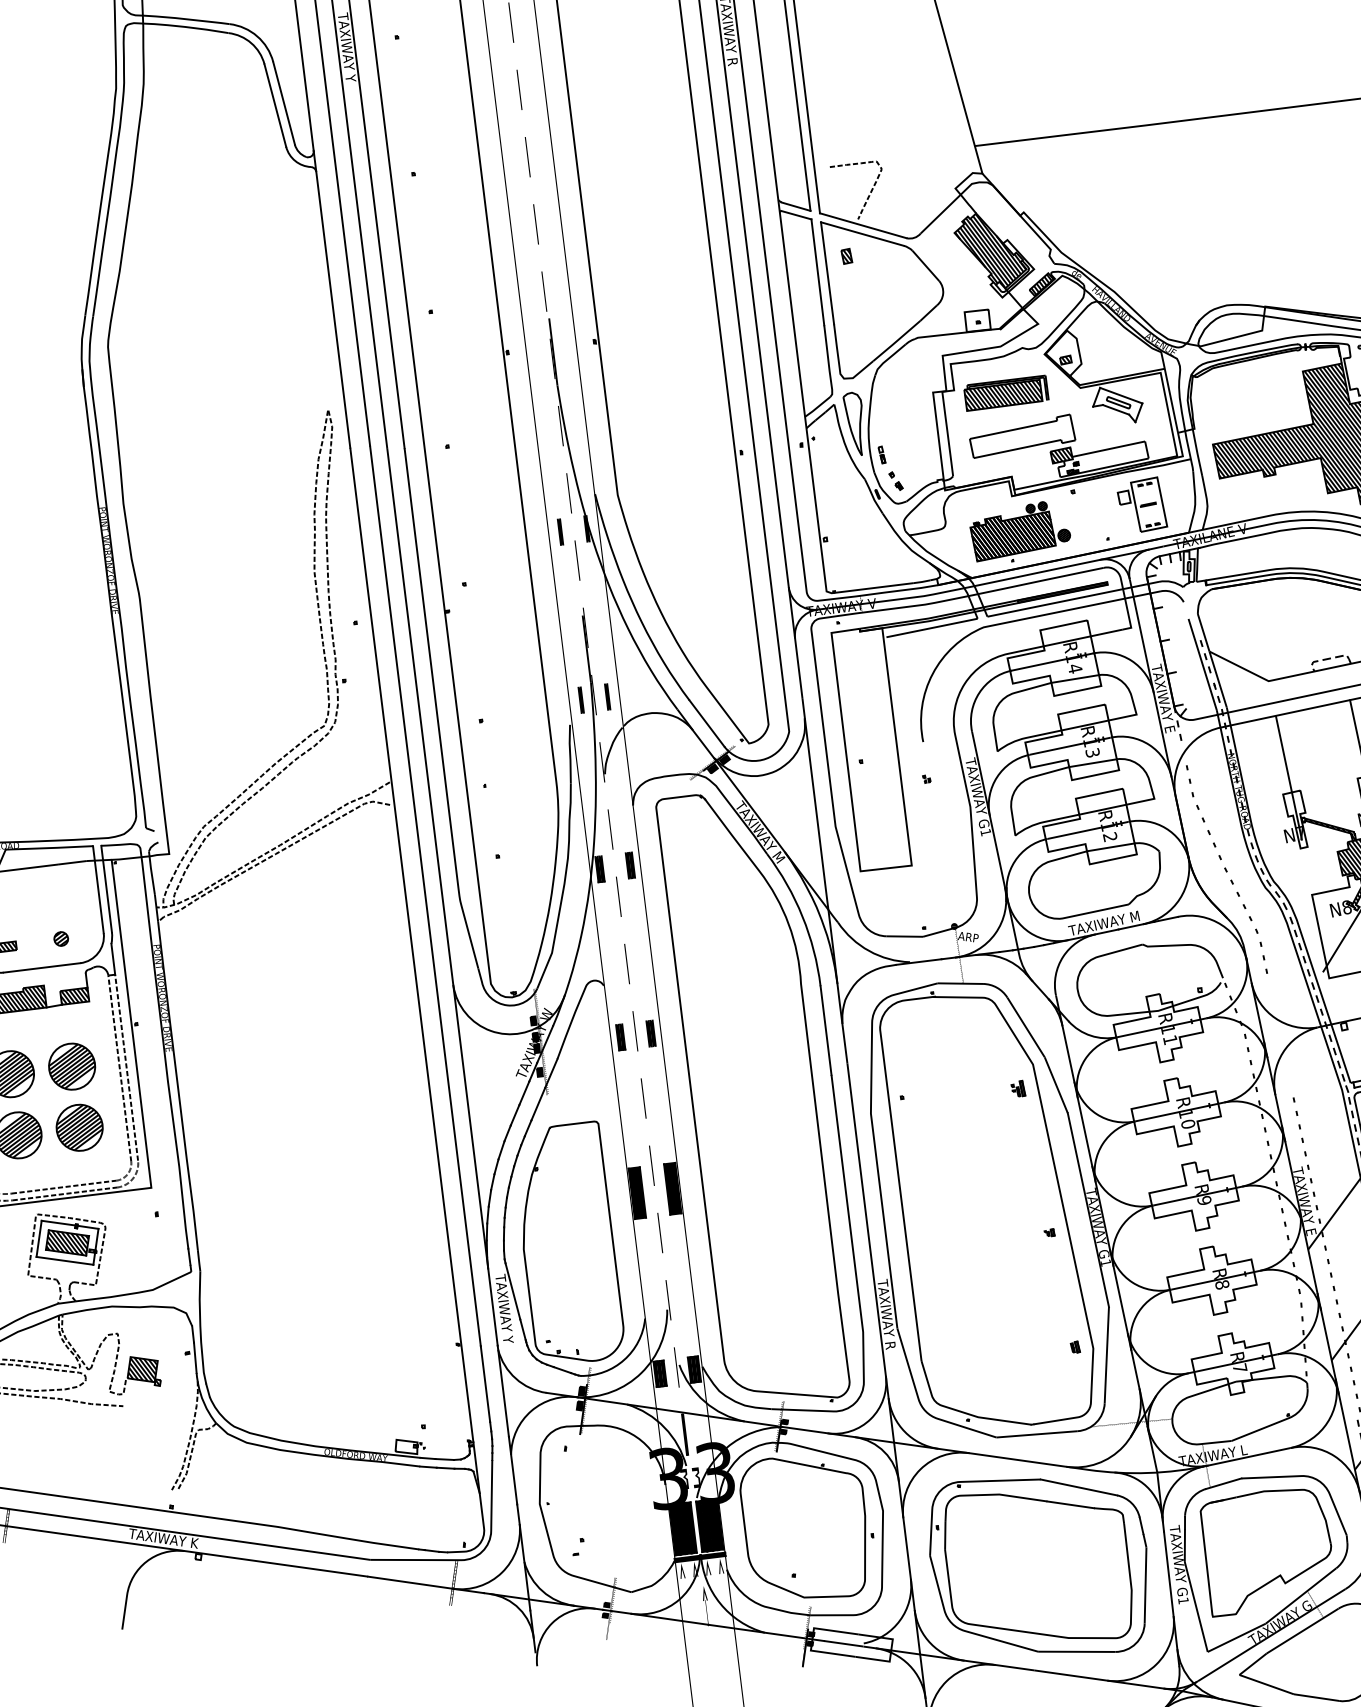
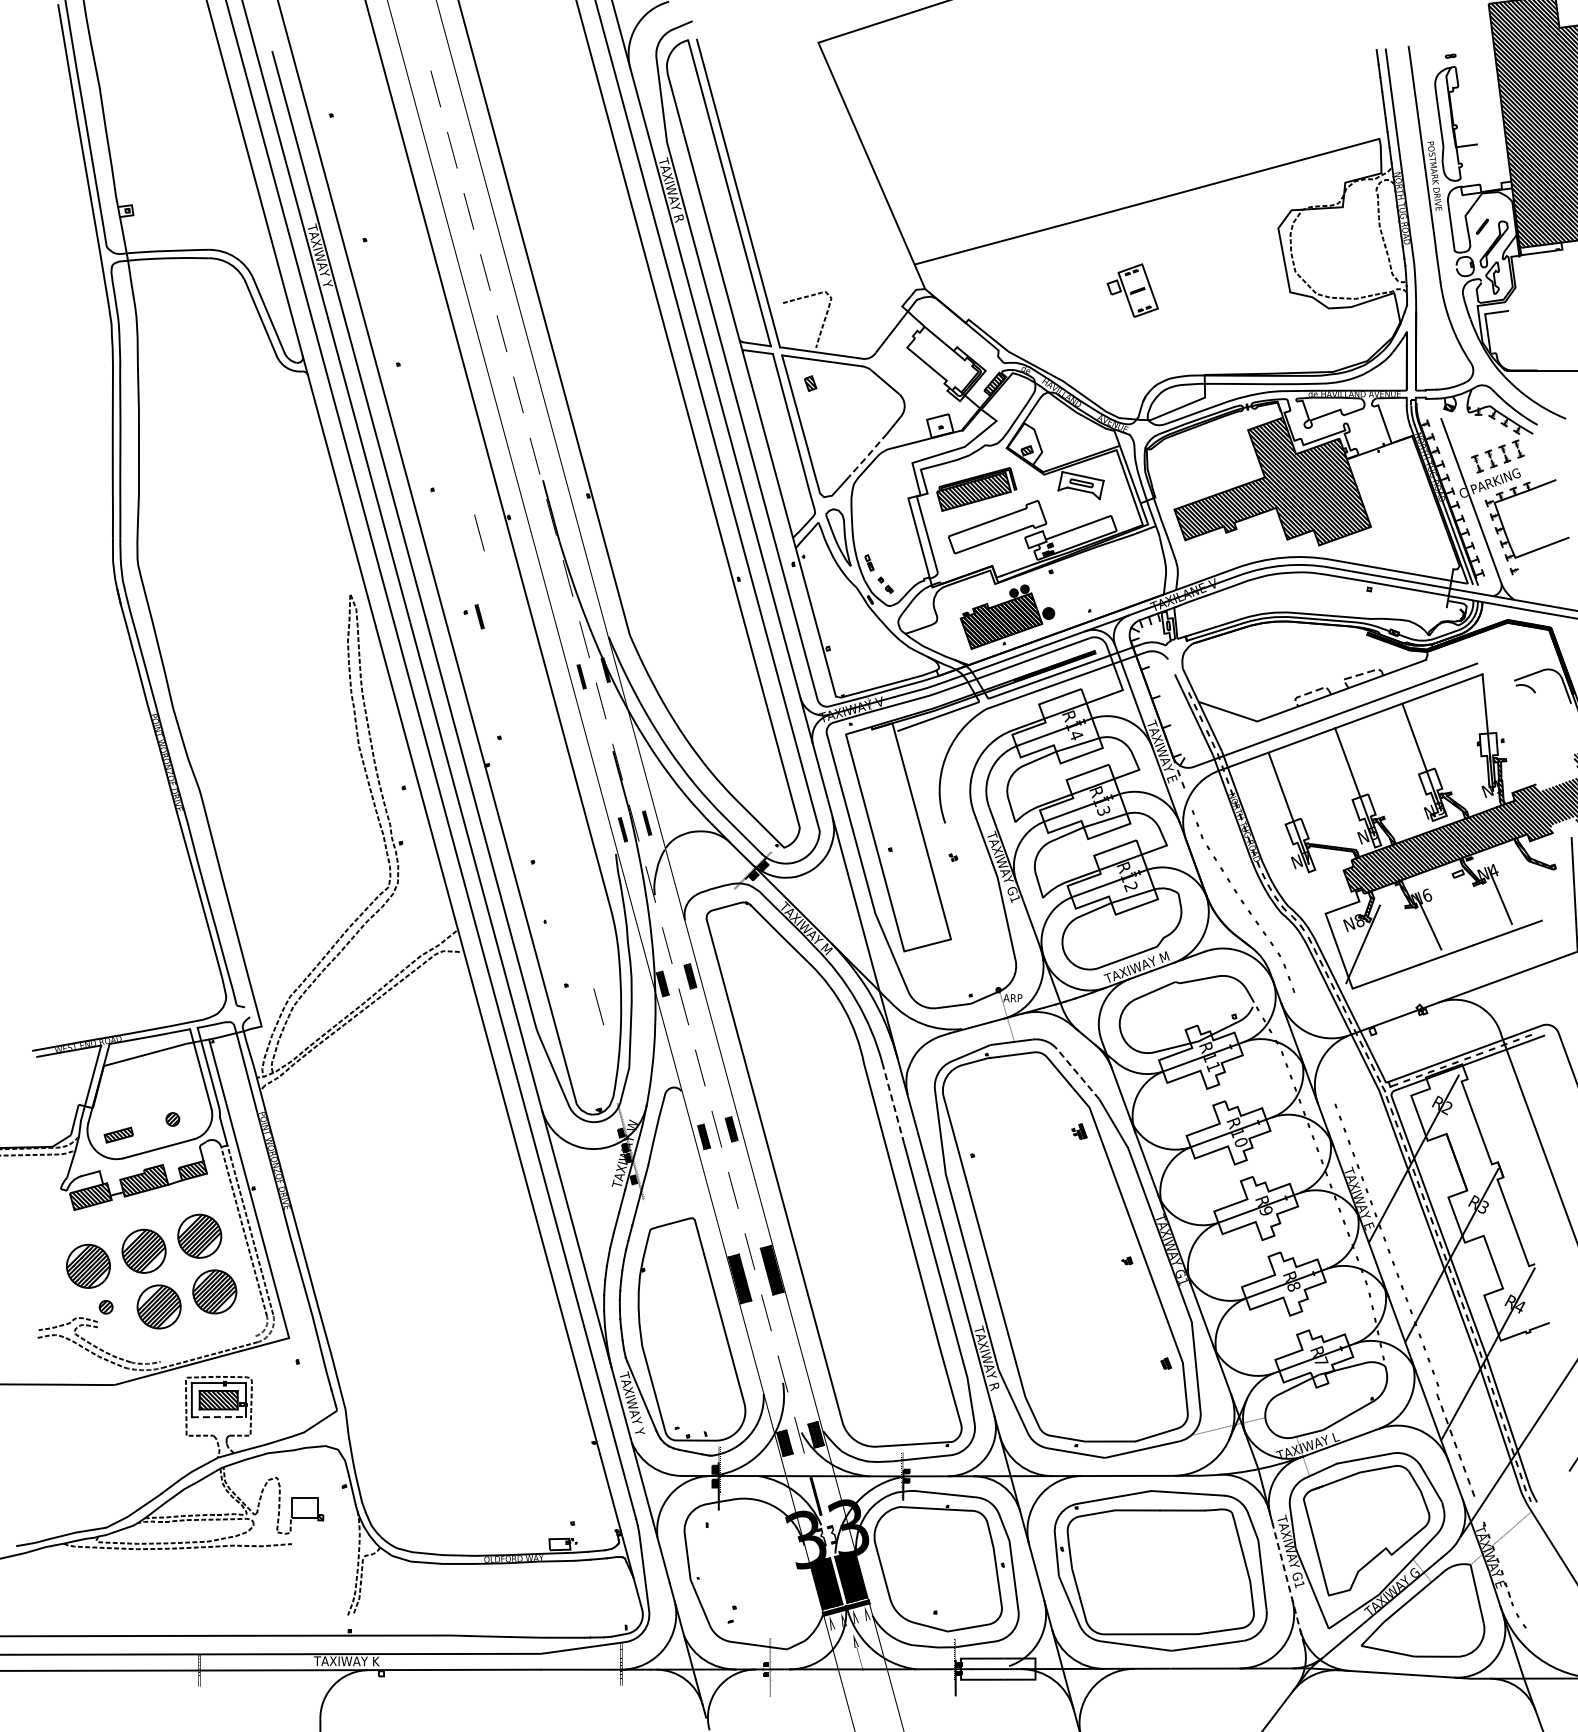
hatch: (990, 250) -> (942, 359), removed
line: (896, 342) -> (867, 456), solid -> dashed
line: (474, 364) -> (479, 532), added
part: (461, 452) -> (479, 616), added
hatch: (1061, 455) -> (1035, 539), removed
part: (1143, 503) -> (1132, 290), moved
line: (528, 883) -> (598, 1006), added
line: (1026, 1027) -> (1078, 1074), solid -> dashed
line: (826, 1030) -> (893, 1103), solid -> dashed
line: (63, 1186) -> (207, 1348), removed
line: (64, 1261) -> (218, 1417), solid -> dashed
hatch: (142, 1369) -> (304, 1507), removed
line: (1171, 1598) -> (1288, 1583), solid -> dashed

